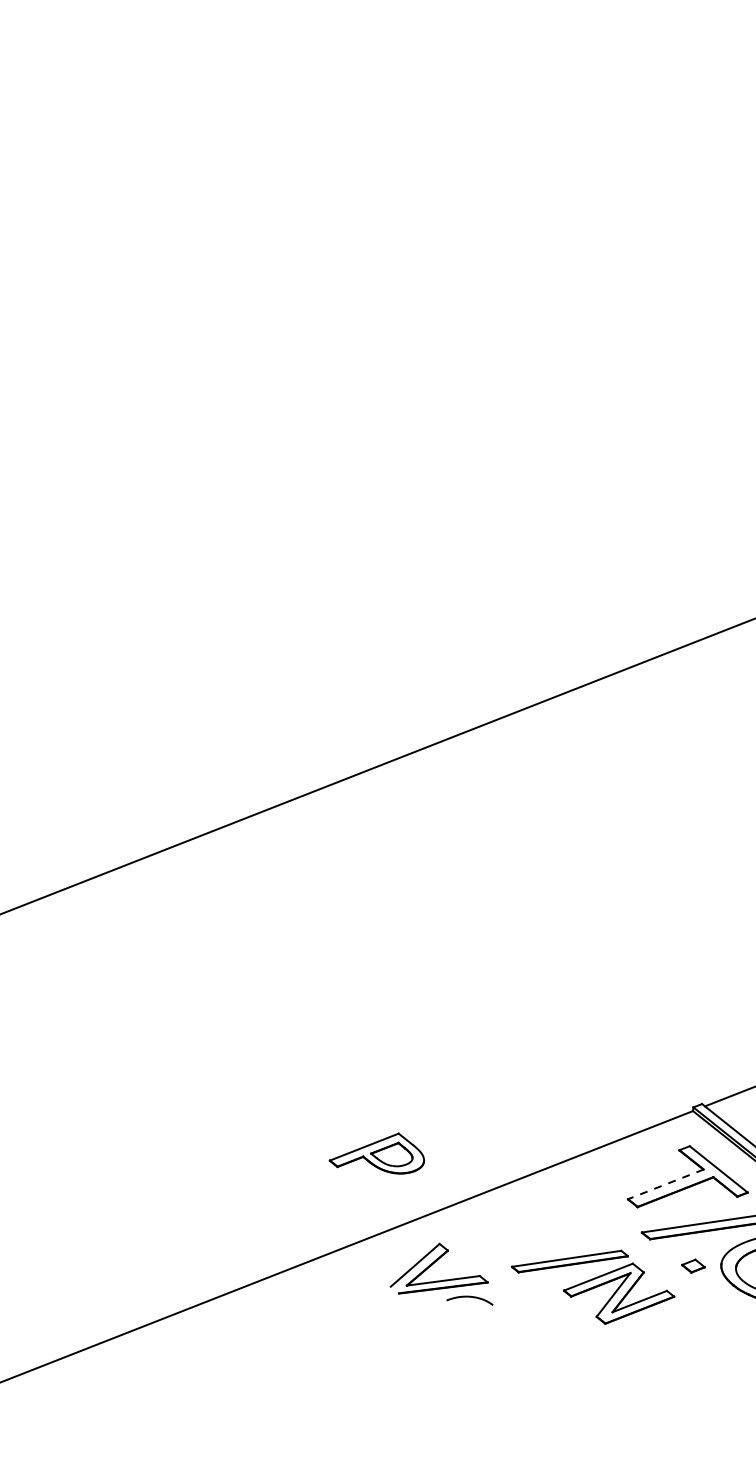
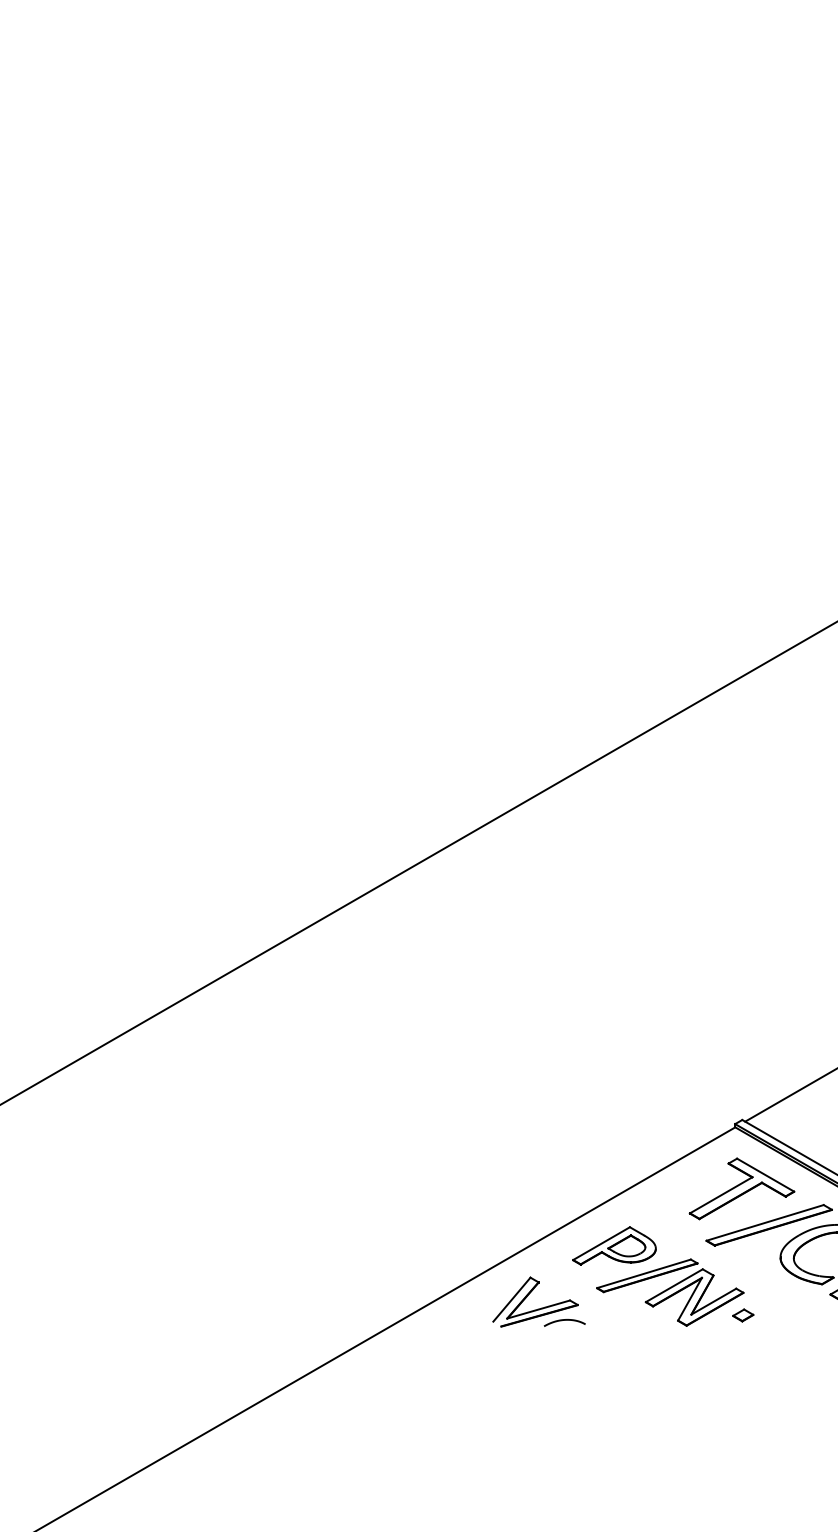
part: (378, 1151) -> (614, 1245), moved
line: (665, 1184) -> (720, 1195), dashed -> solid
part: (693, 1266) -> (743, 1315), moved

